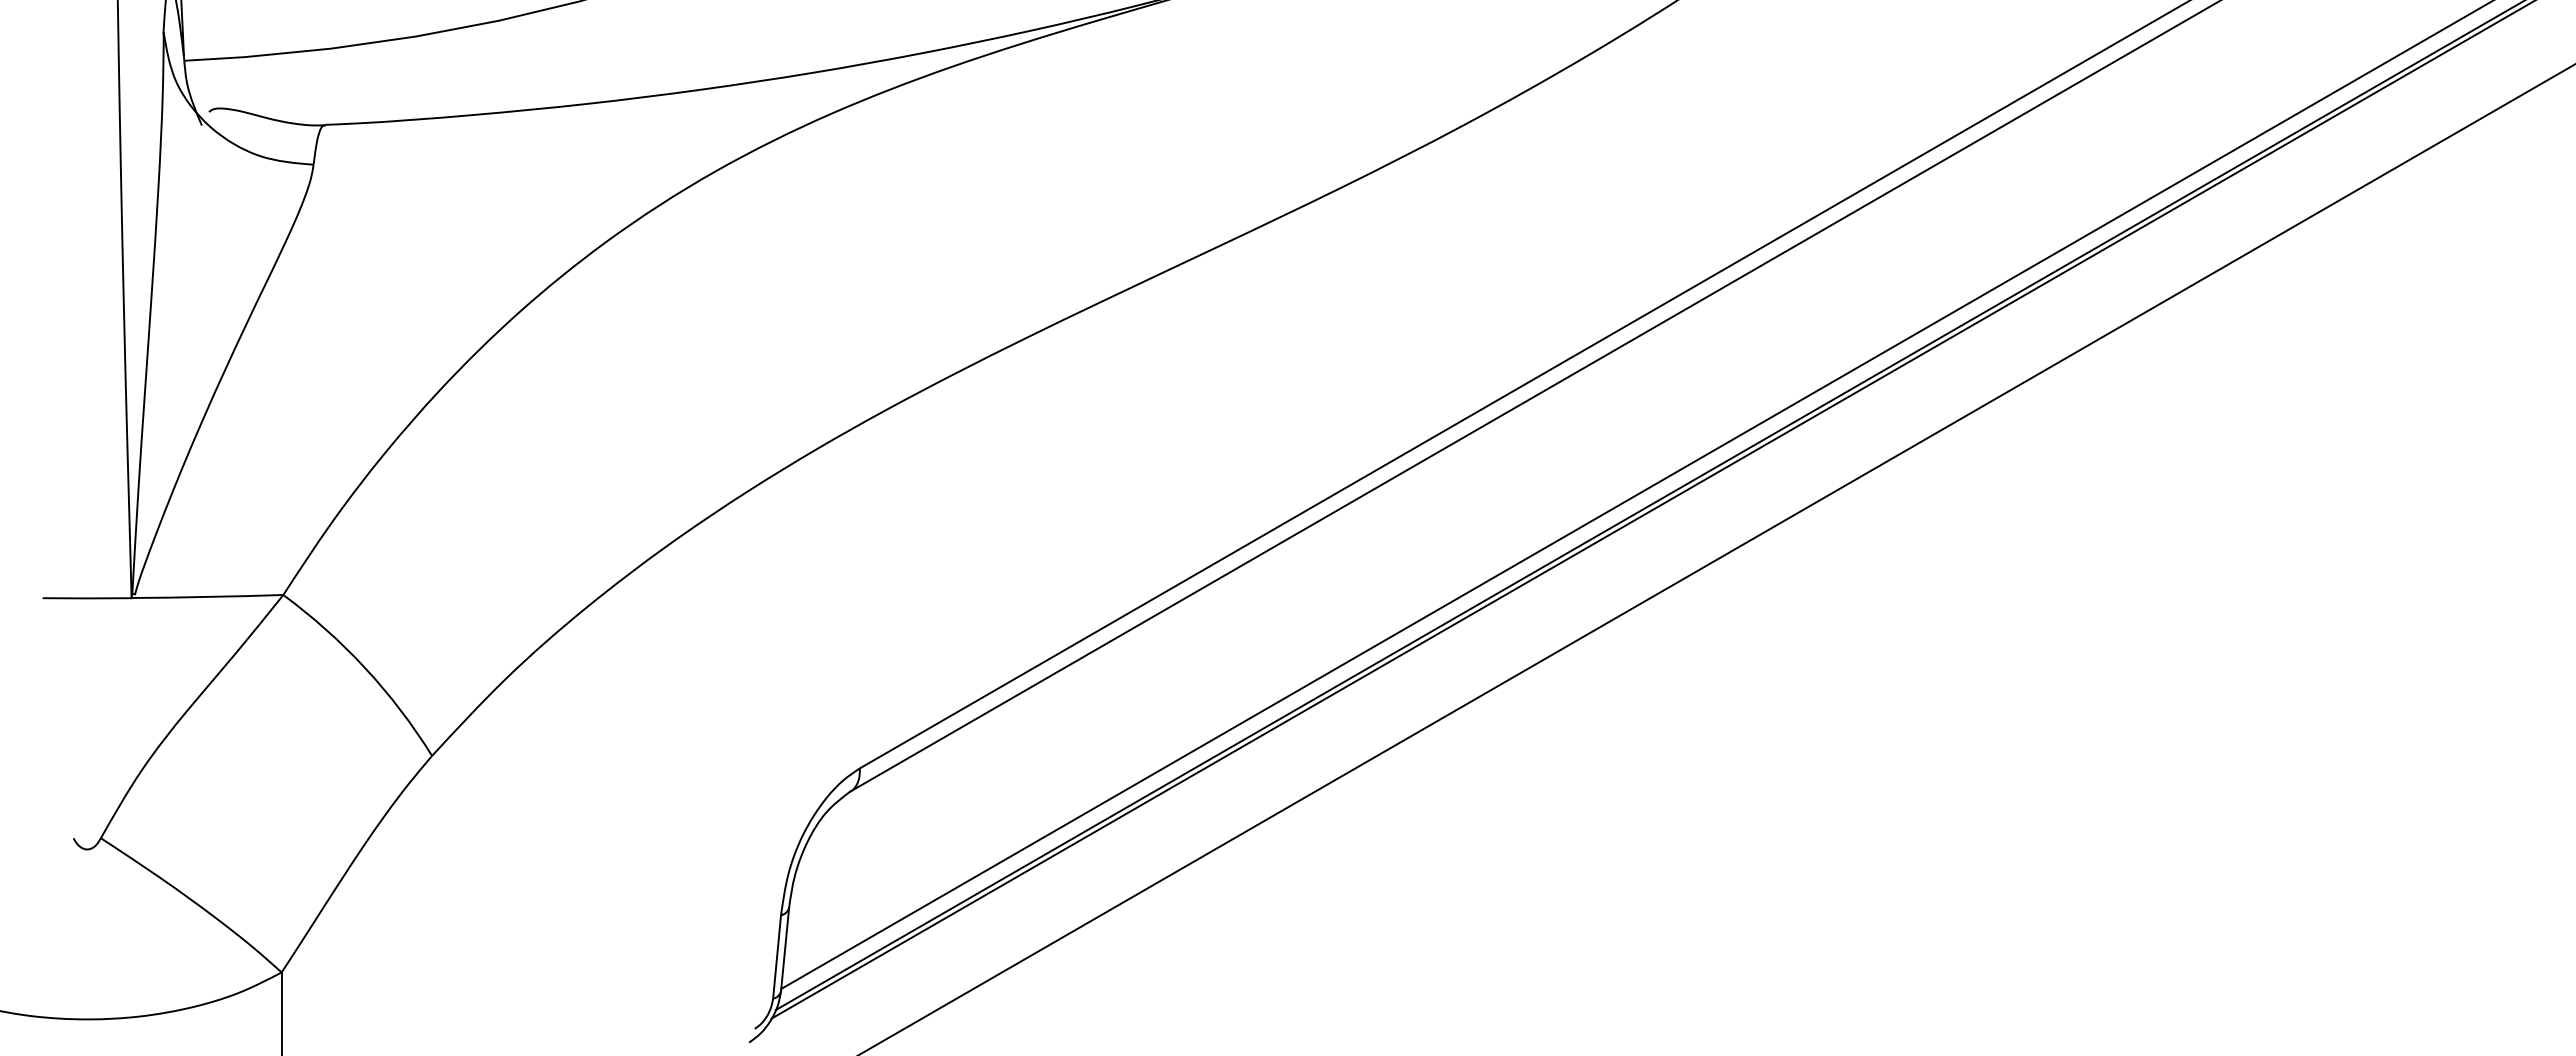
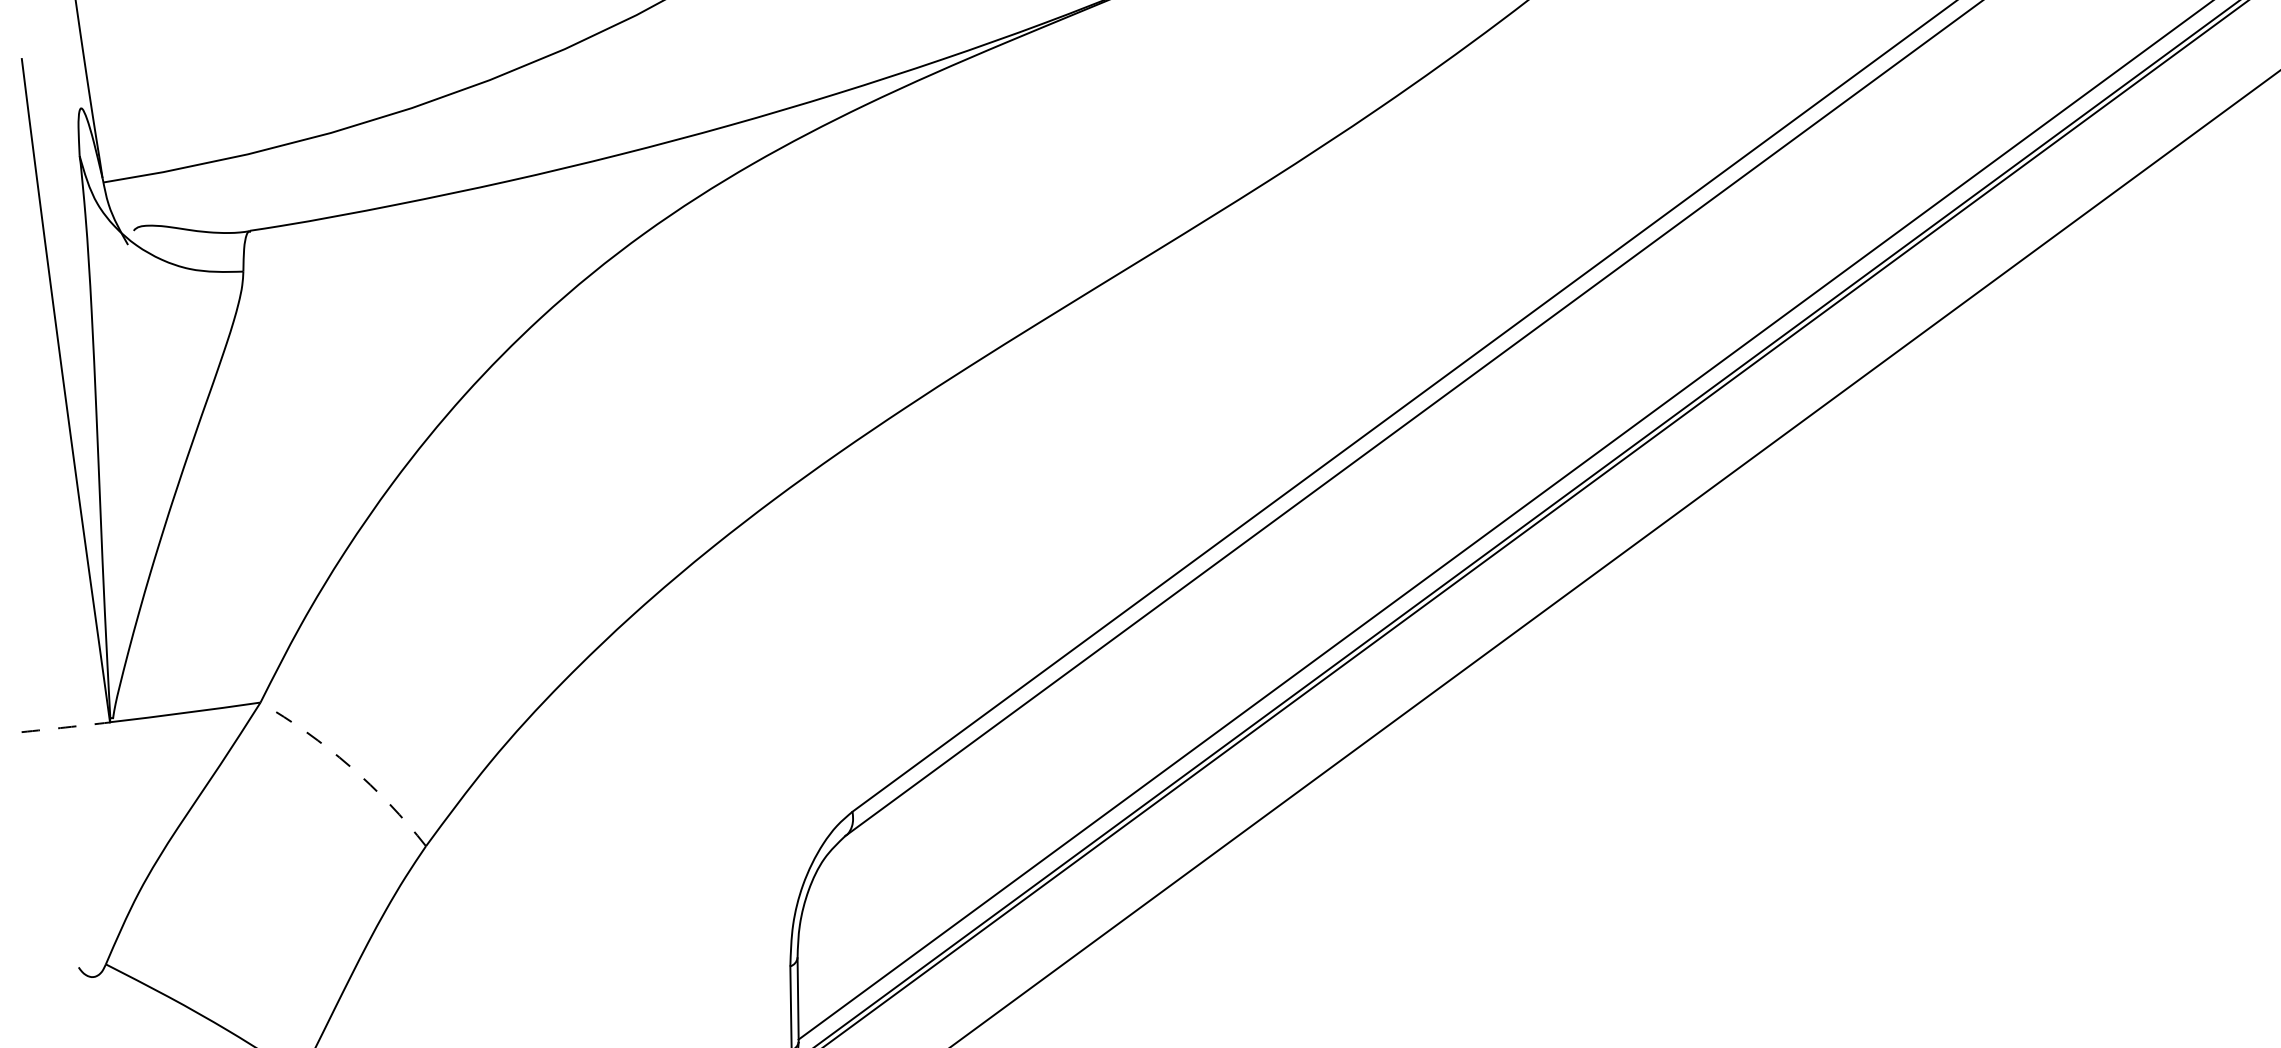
arc: (87, 598) -> (66, 727), solid -> dashed
arc: (365, 668) -> (350, 766), solid -> dashed

